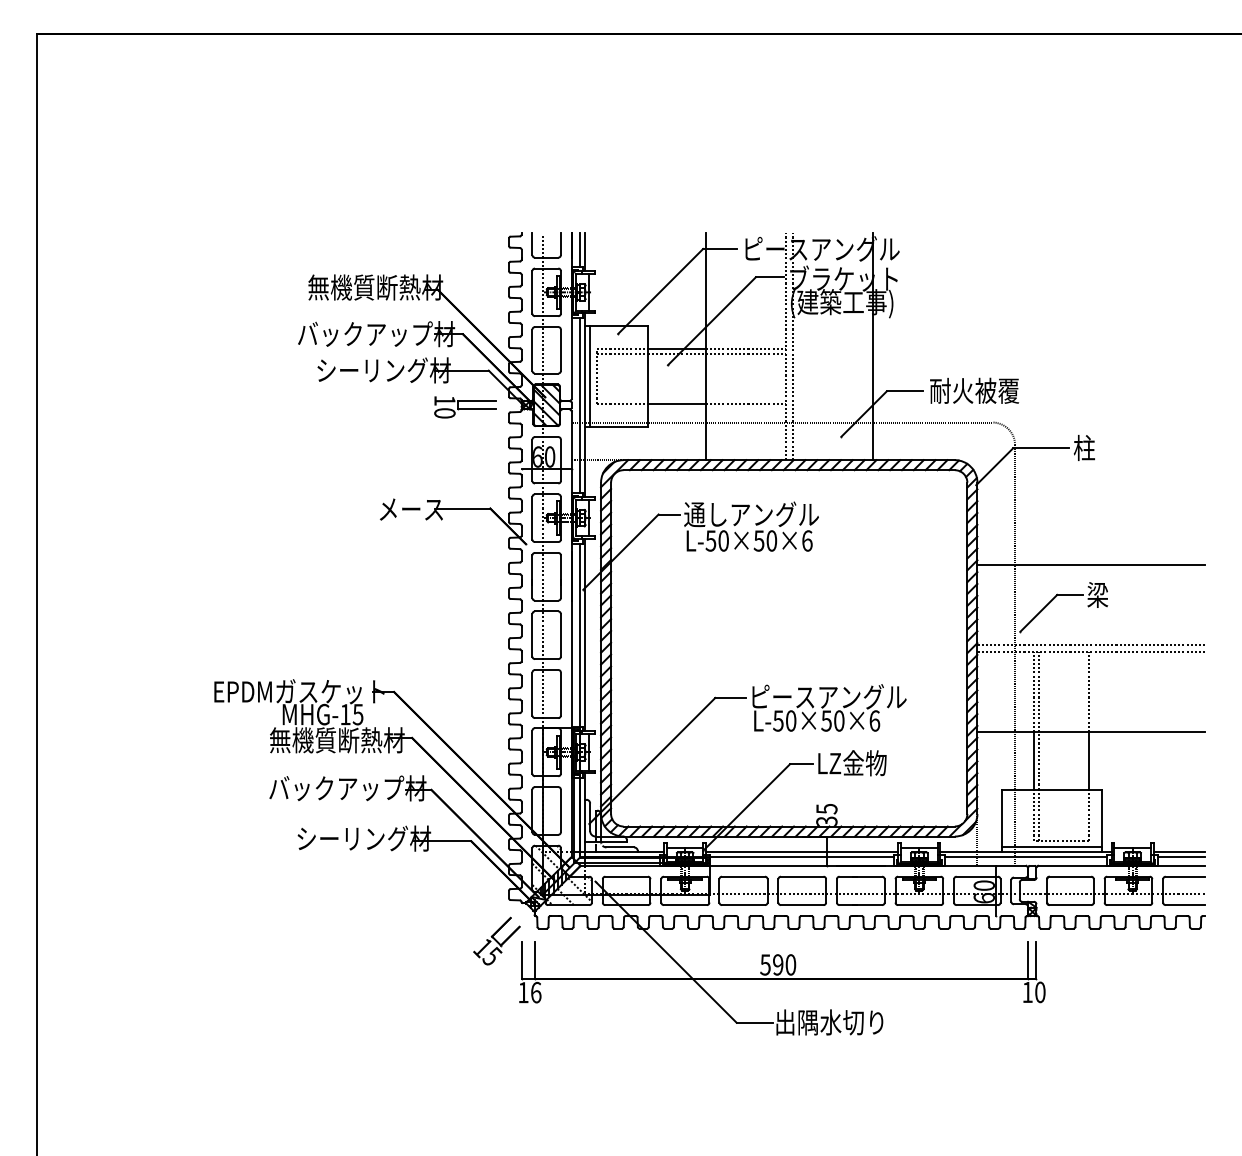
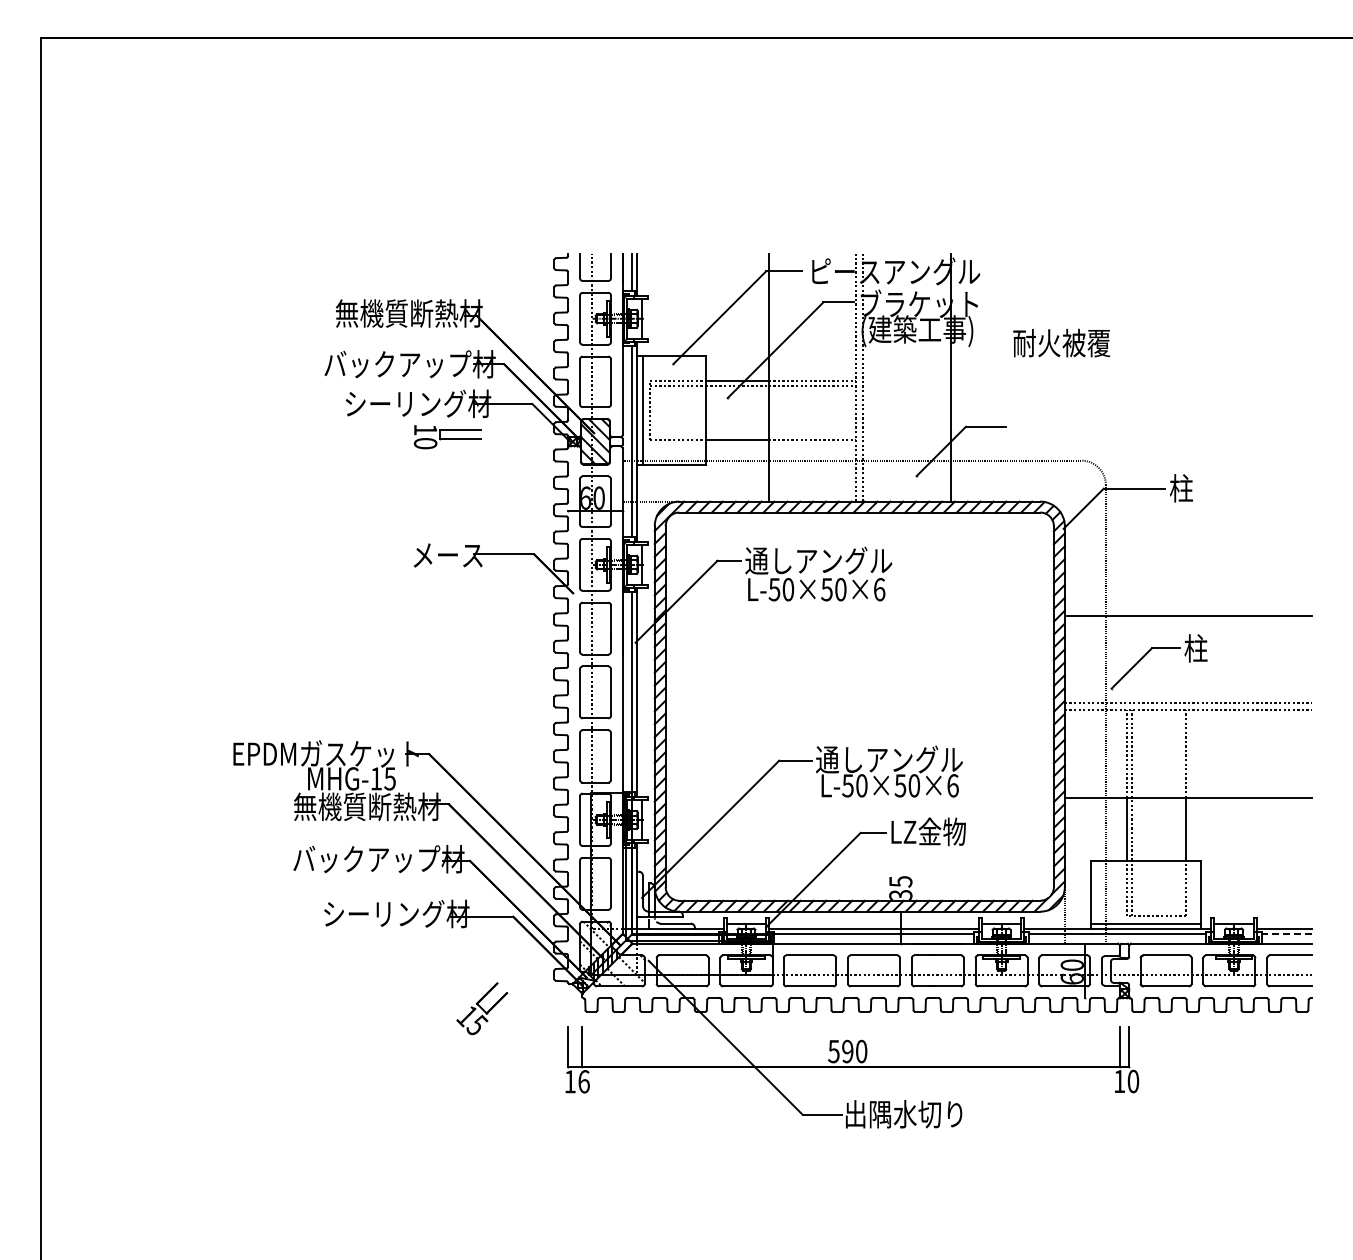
text: (974, 390) -> (1061, 342), moved
part: (464, 407) -> (447, 437), moved
text: (1097, 594) -> (1195, 648), 梁 -> 柱
text: (827, 696) -> (901, 759), ピースアングル -> 通しアングル
line: (1180, 857) -> (1286, 934), solid -> dashed
part: (497, 940) -> (482, 1008), moved

